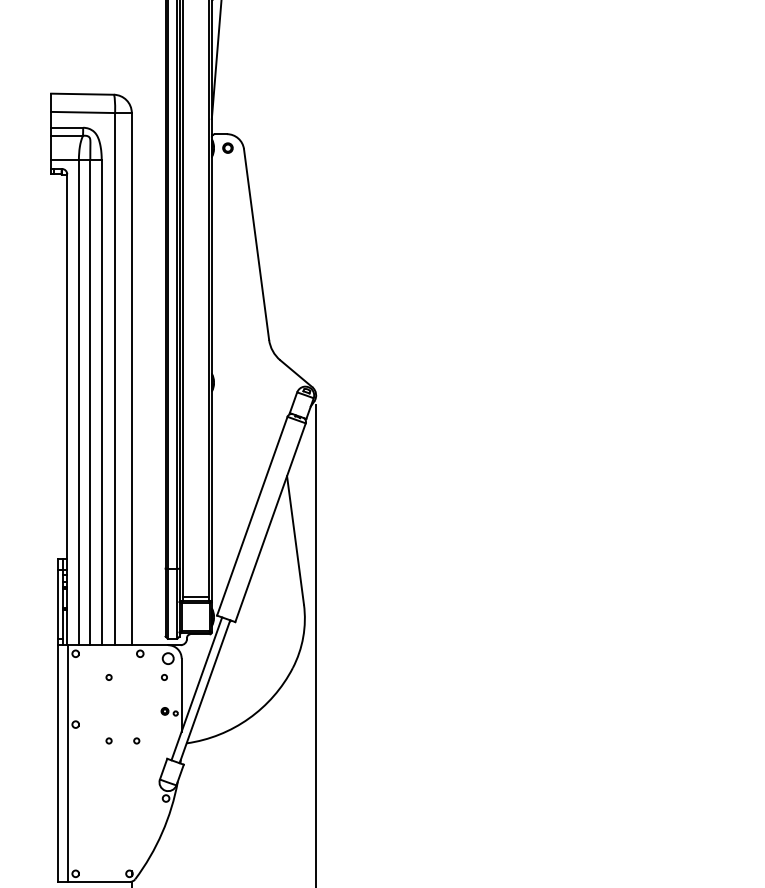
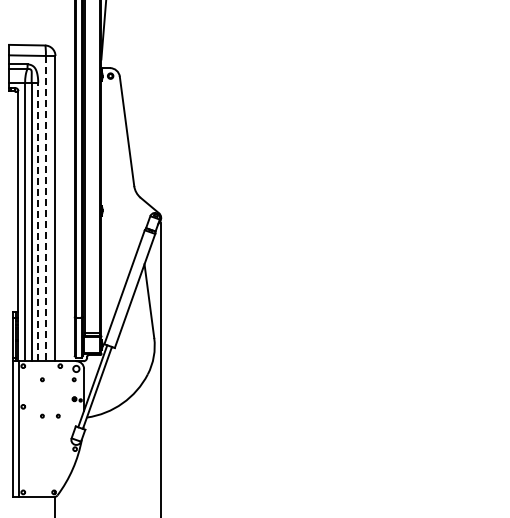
line: (114, 378) -> (45, 208), solid -> dashed
line: (102, 401) -> (38, 221), solid -> dashed

